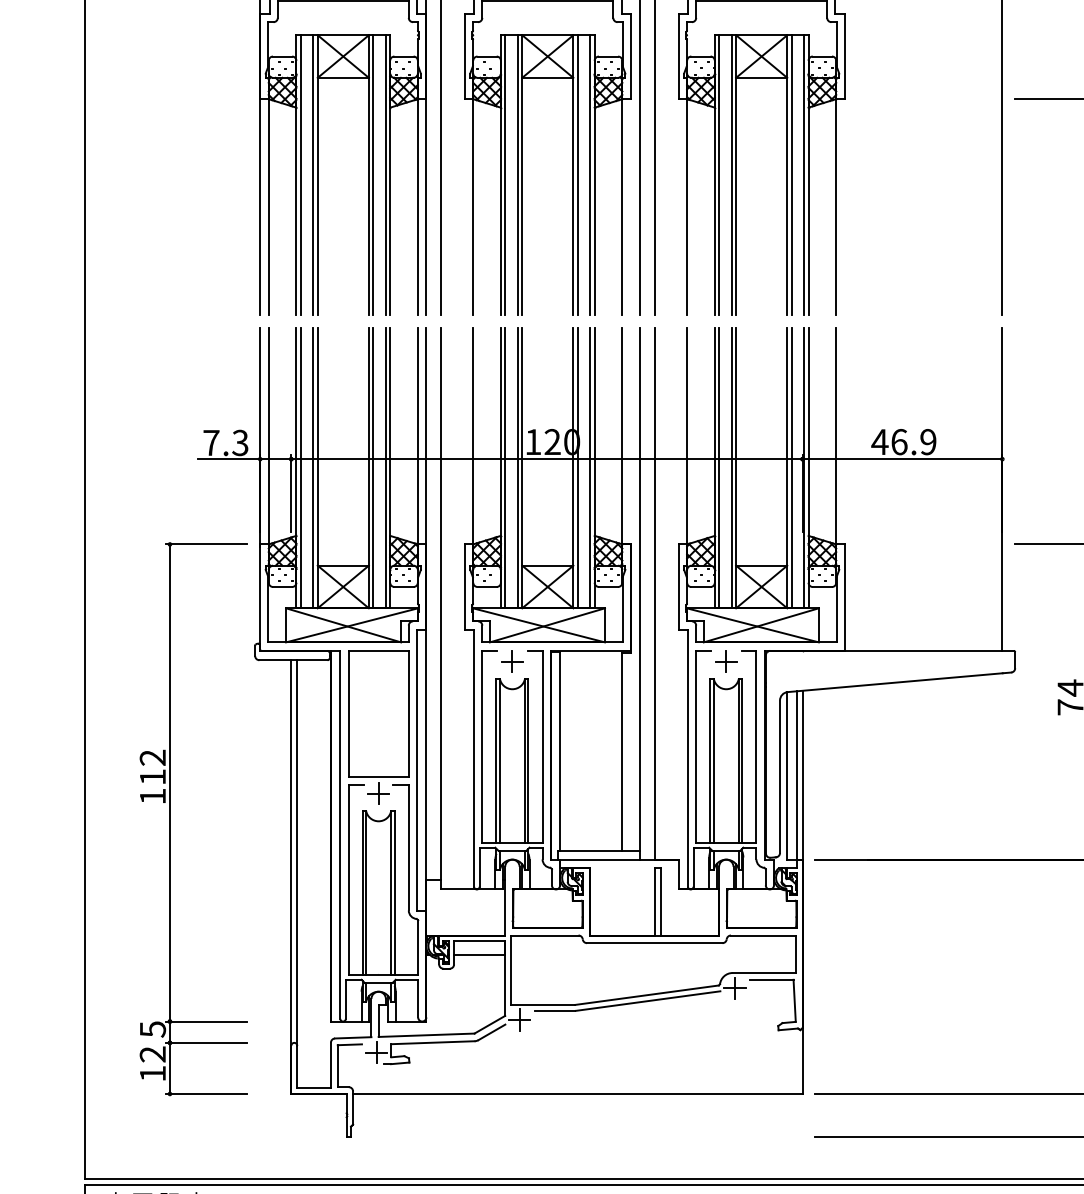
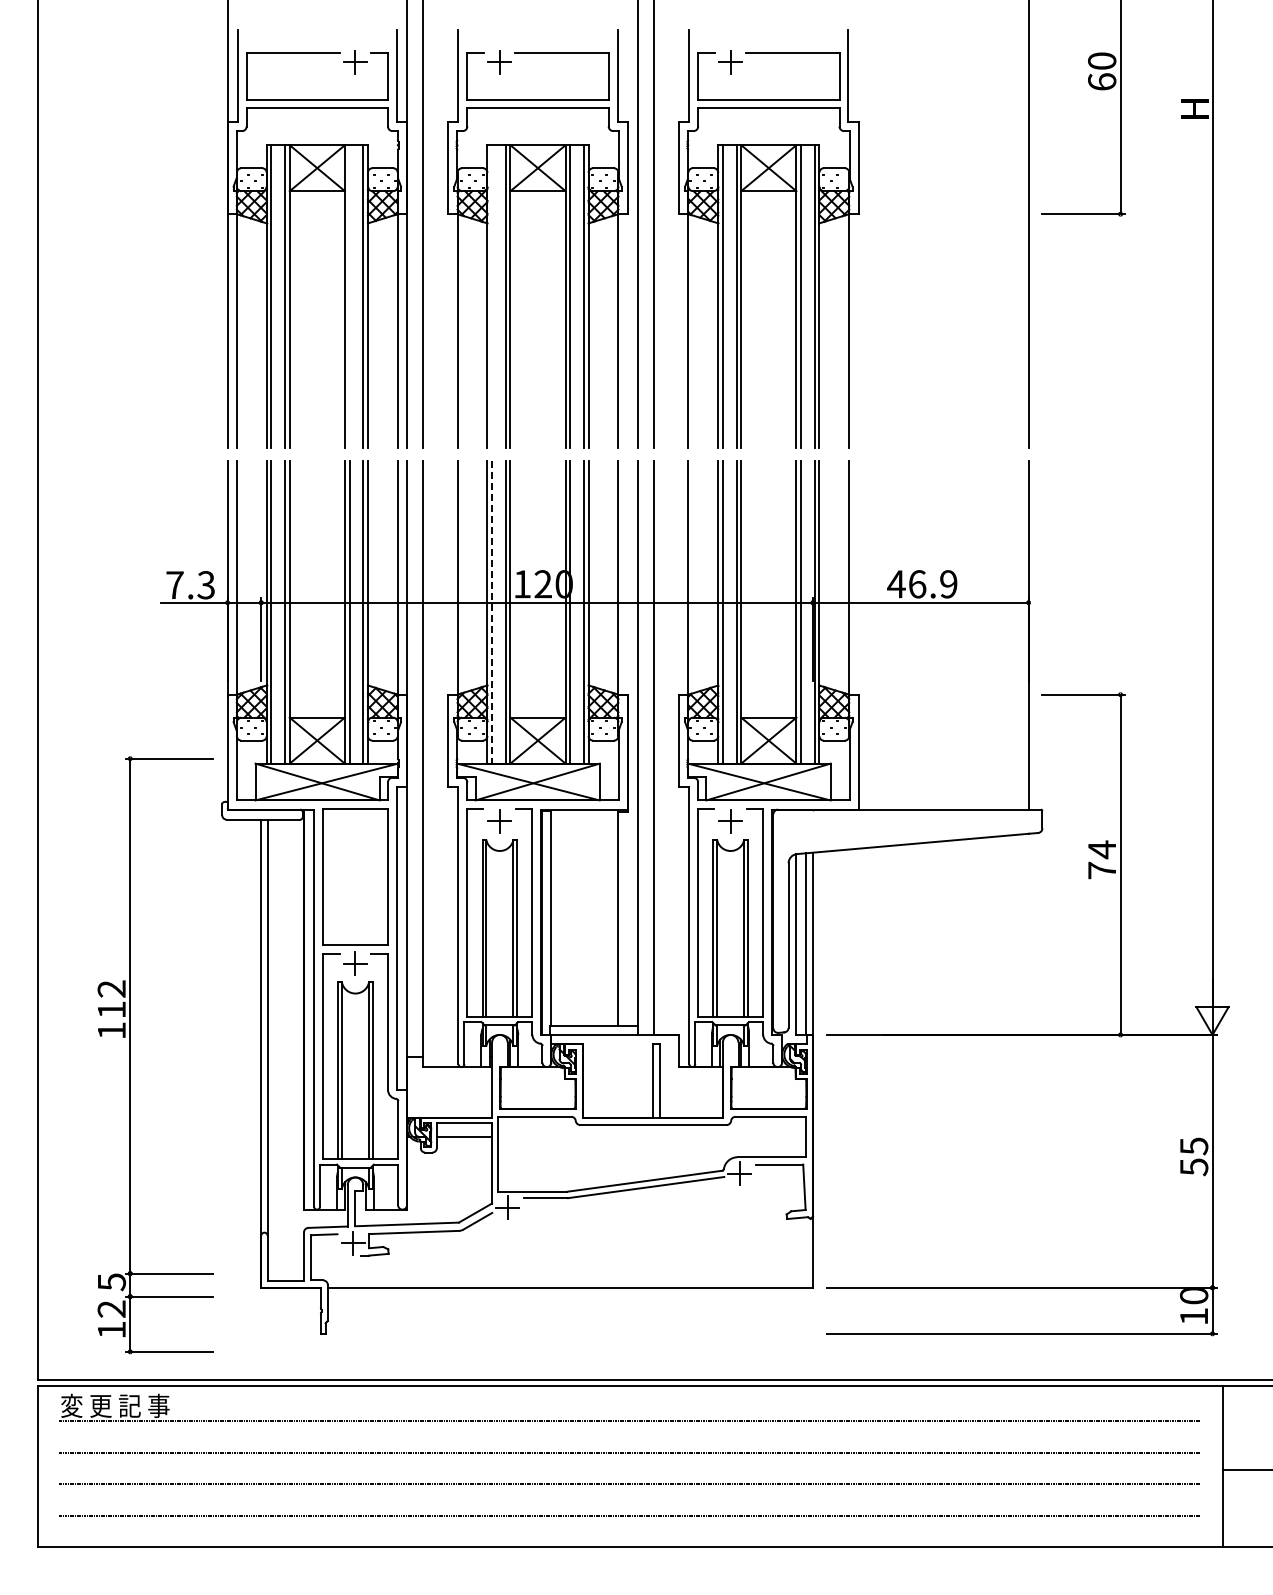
line: (373, 175) -> (349, 296), removed
line: (505, 175) -> (492, 296), removed
line: (505, 468) -> (492, 612), solid -> dashed
part: (170, 819) -> (130, 1055), moved

